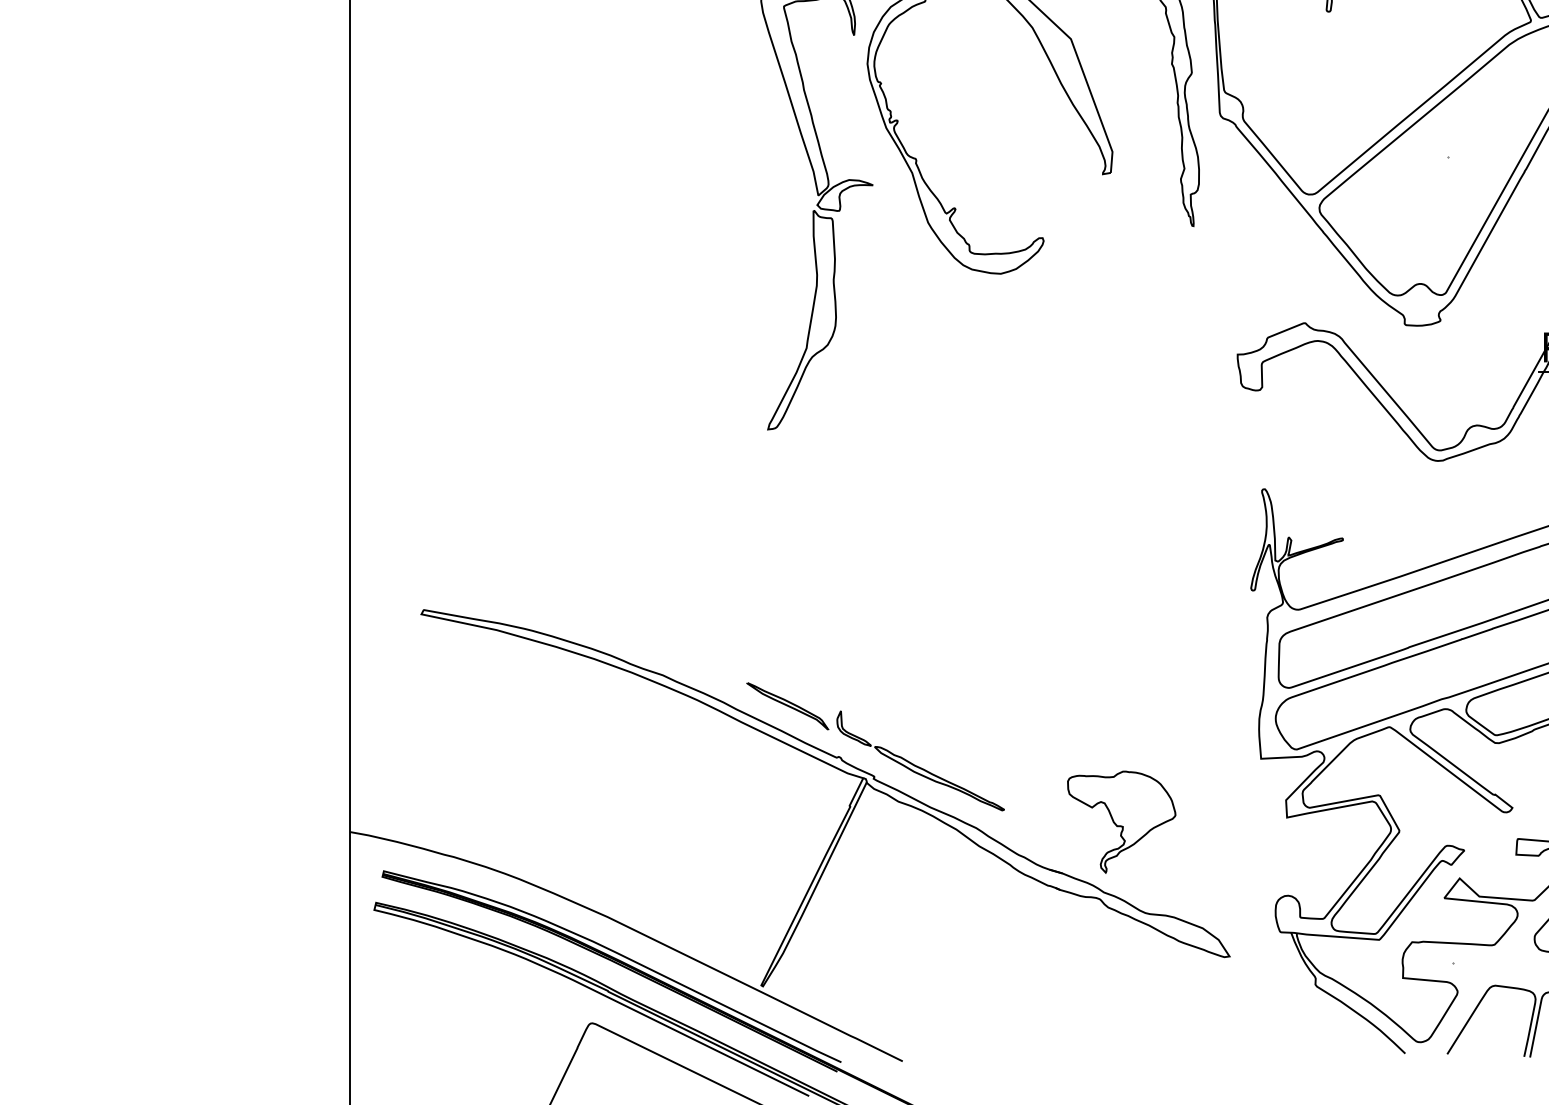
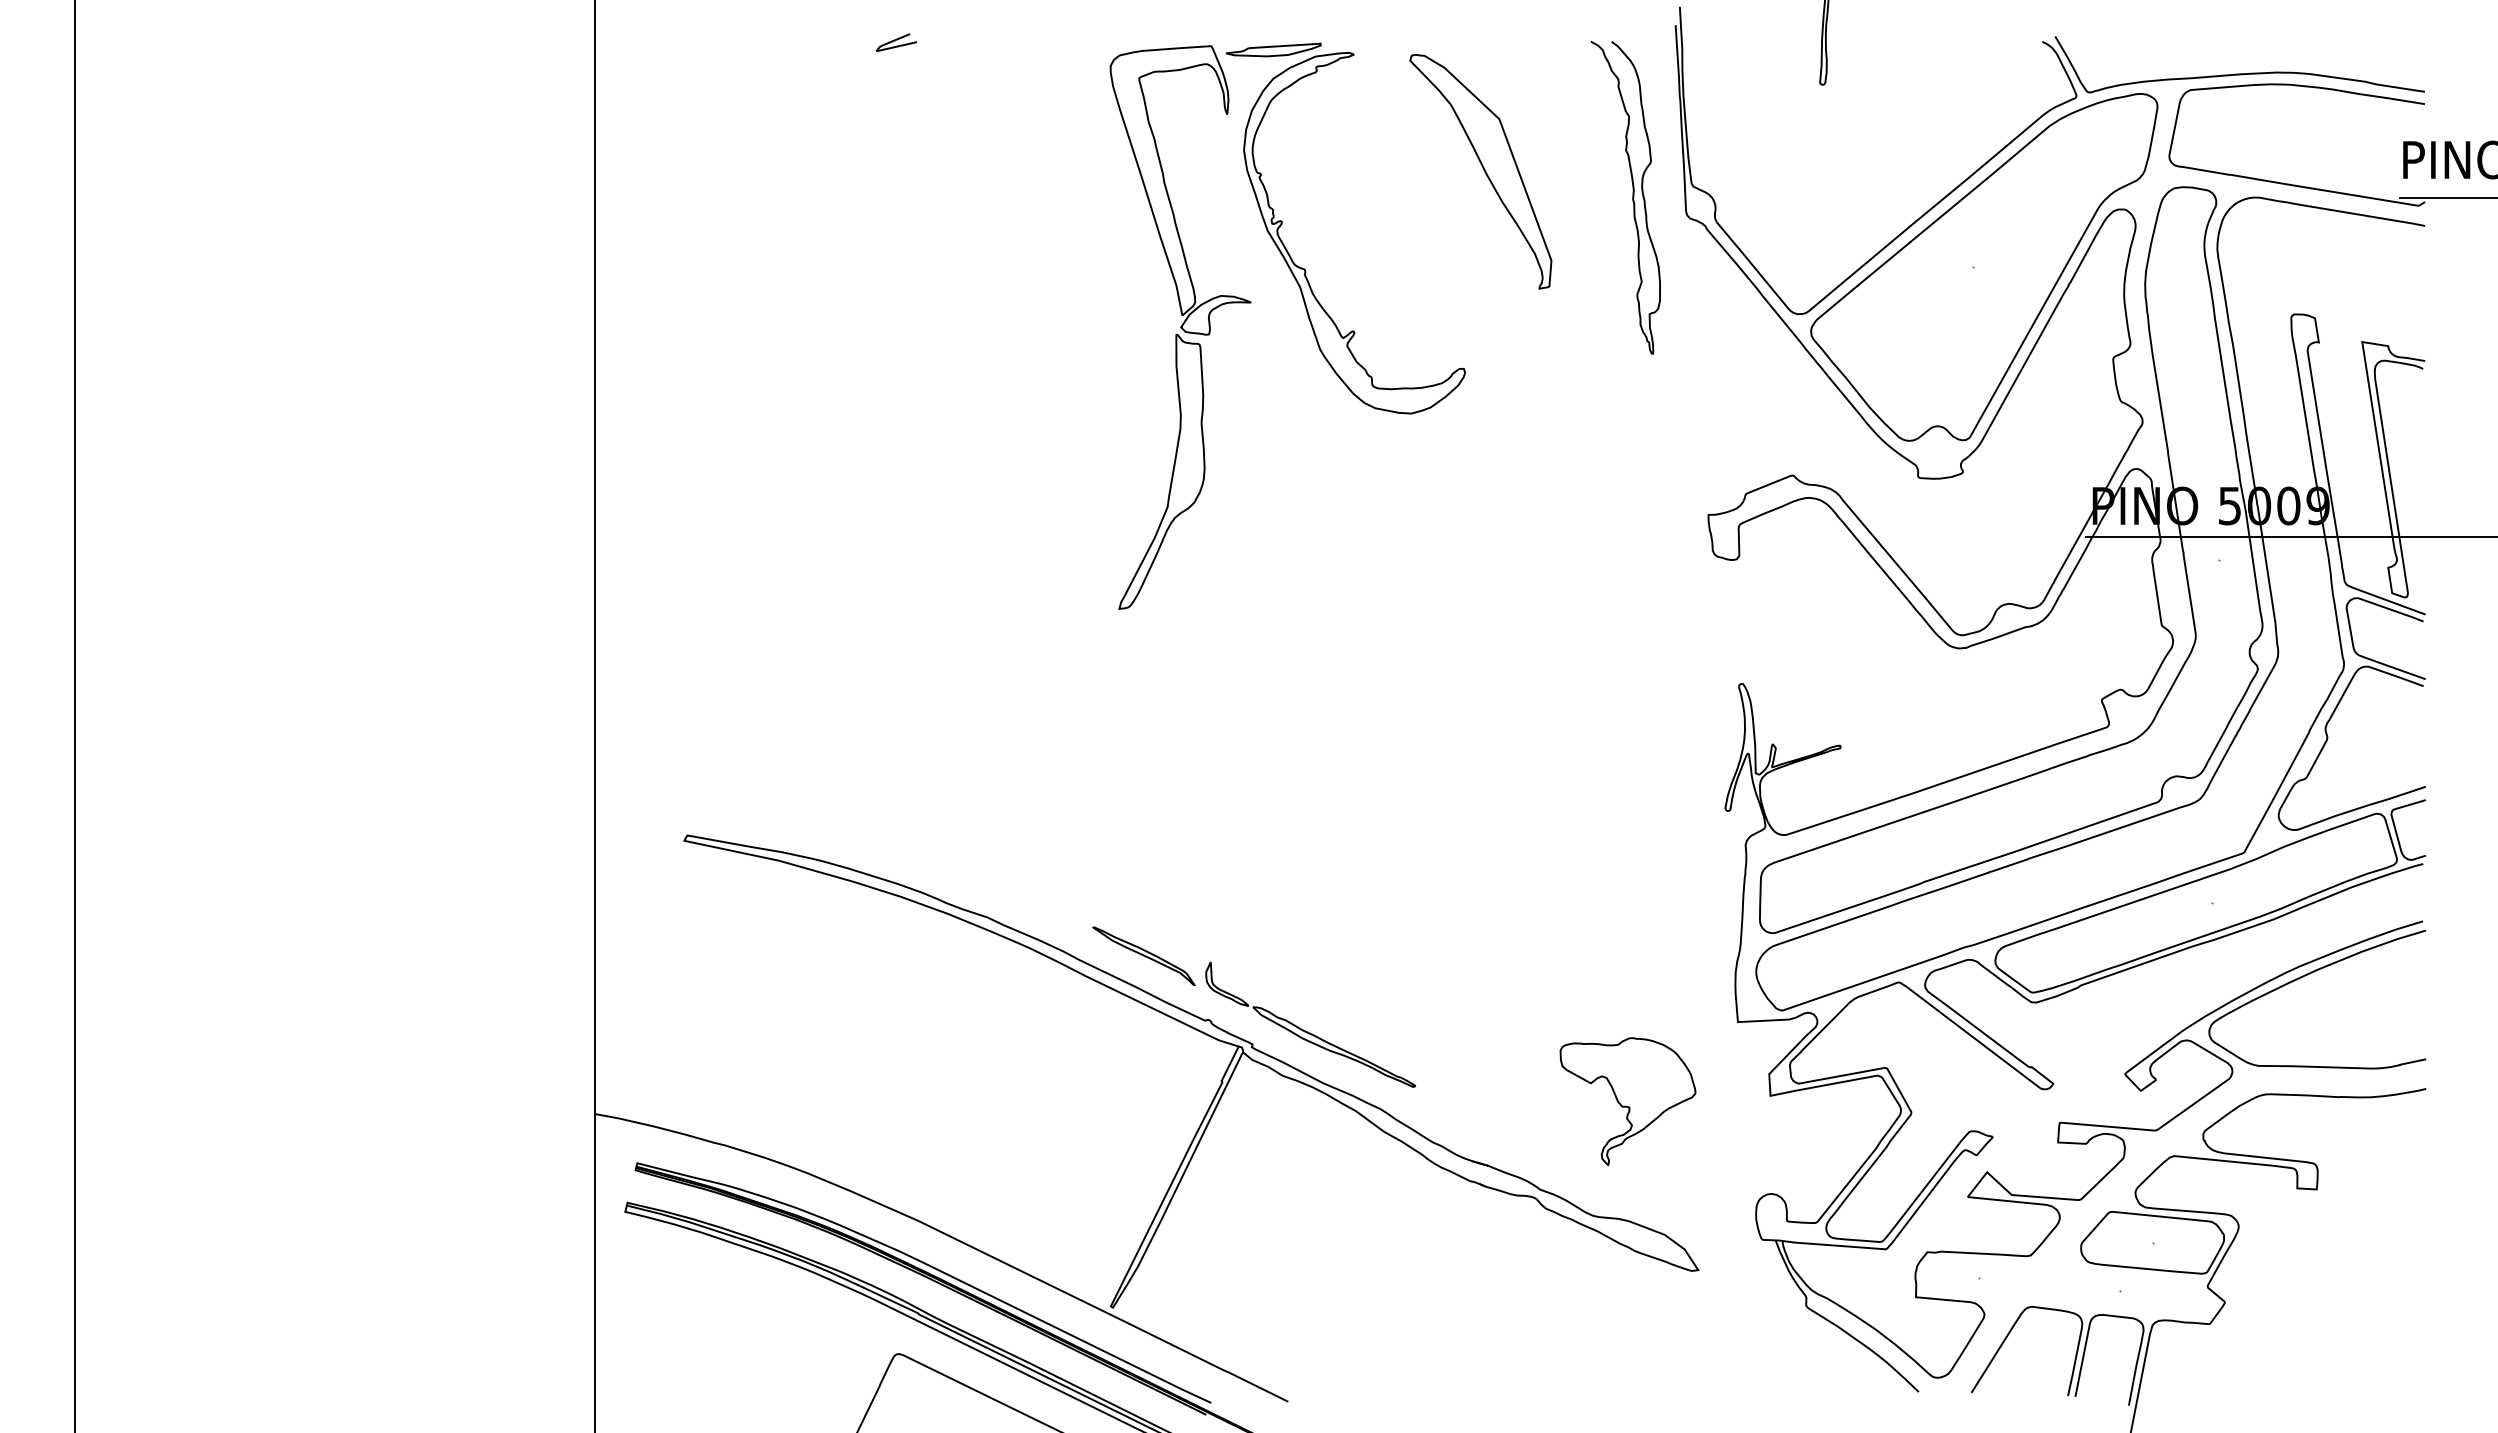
part: (1121, 822) -> (1627, 1101), moved

